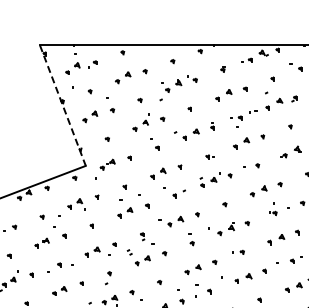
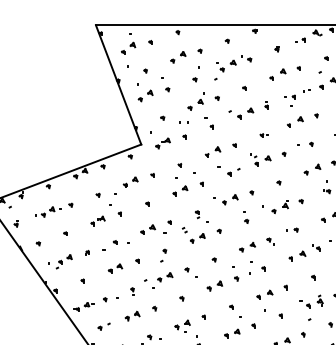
line: (62, 105) -> (118, 84), dashed -> solid

